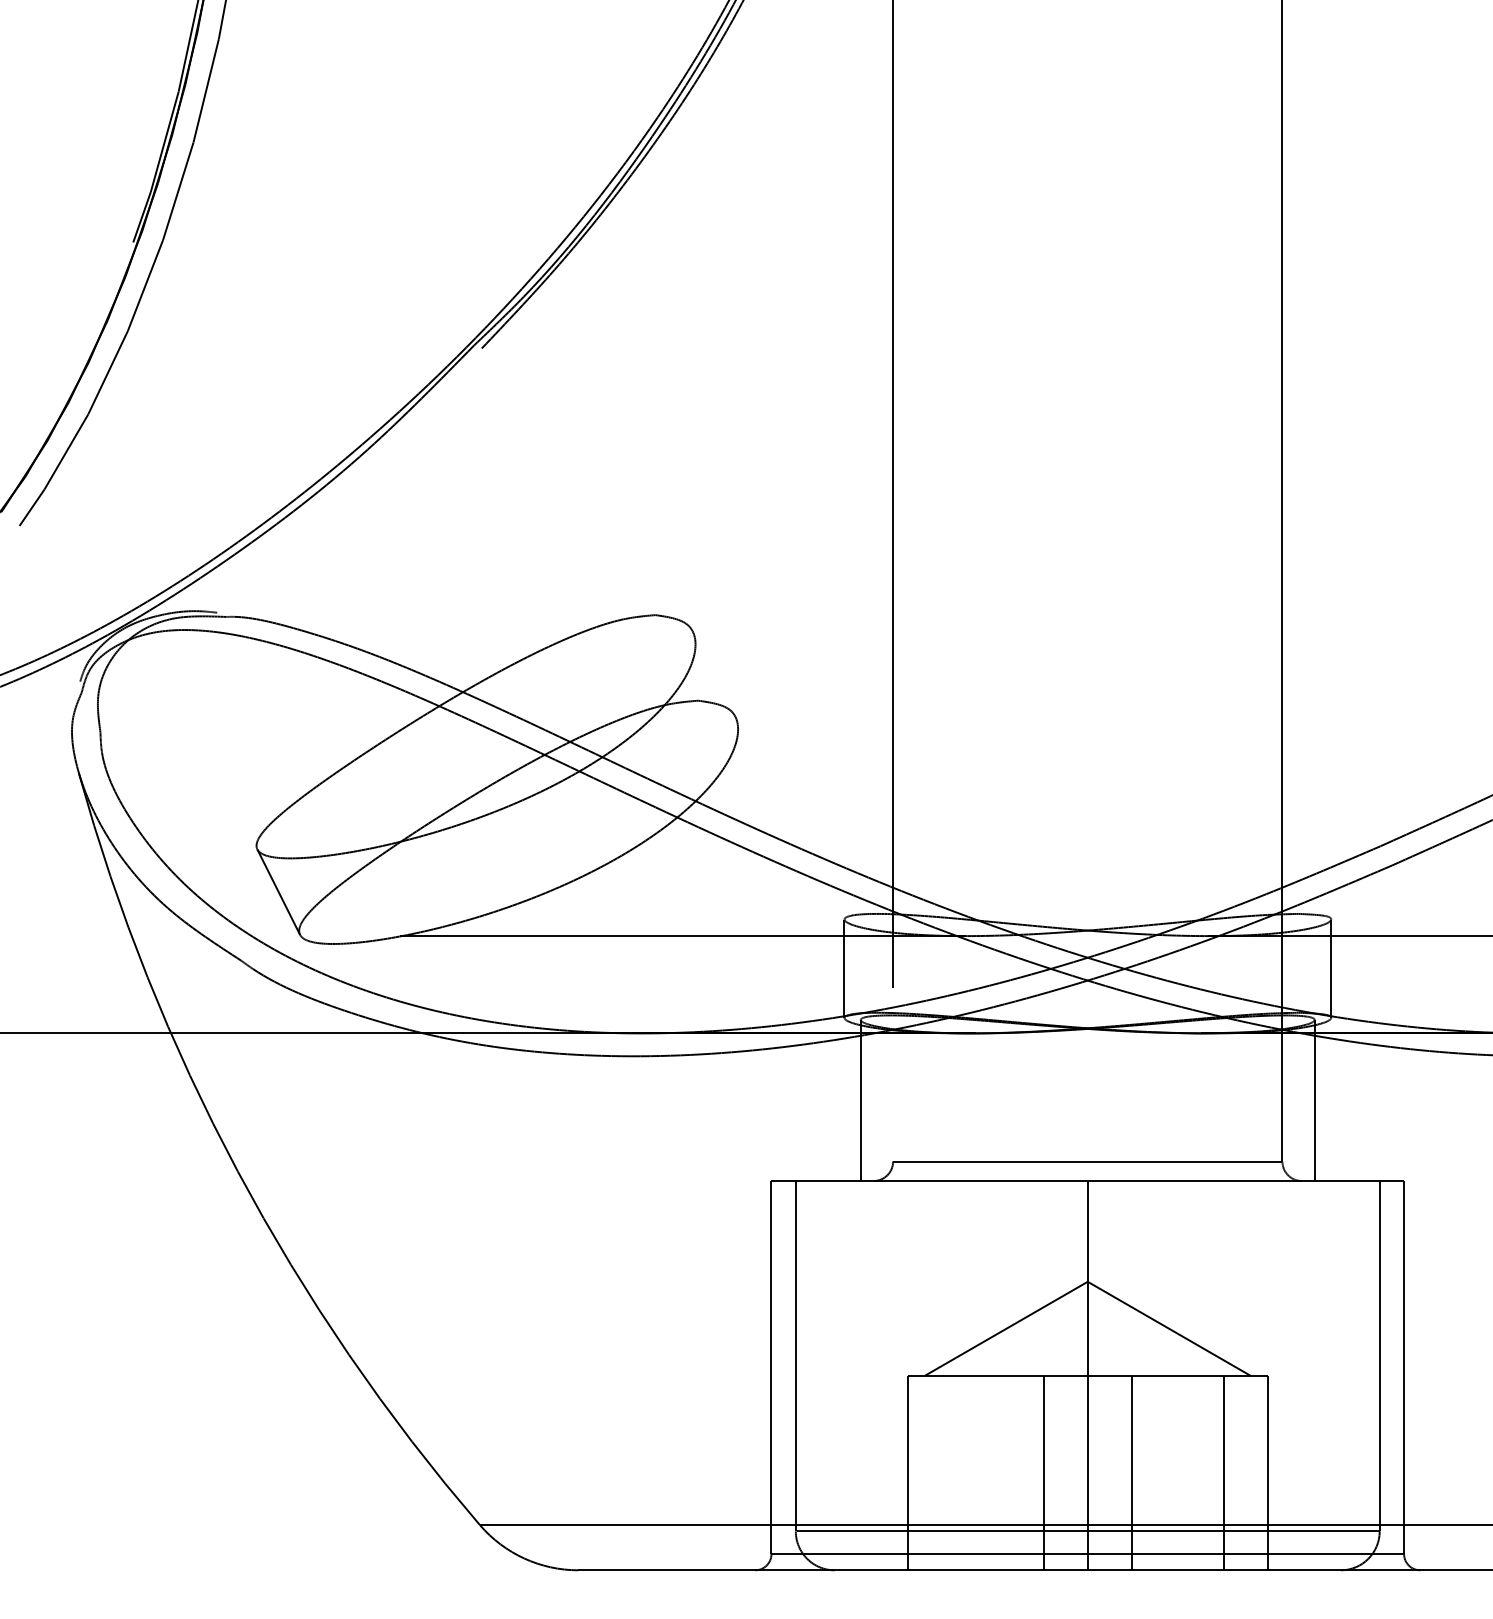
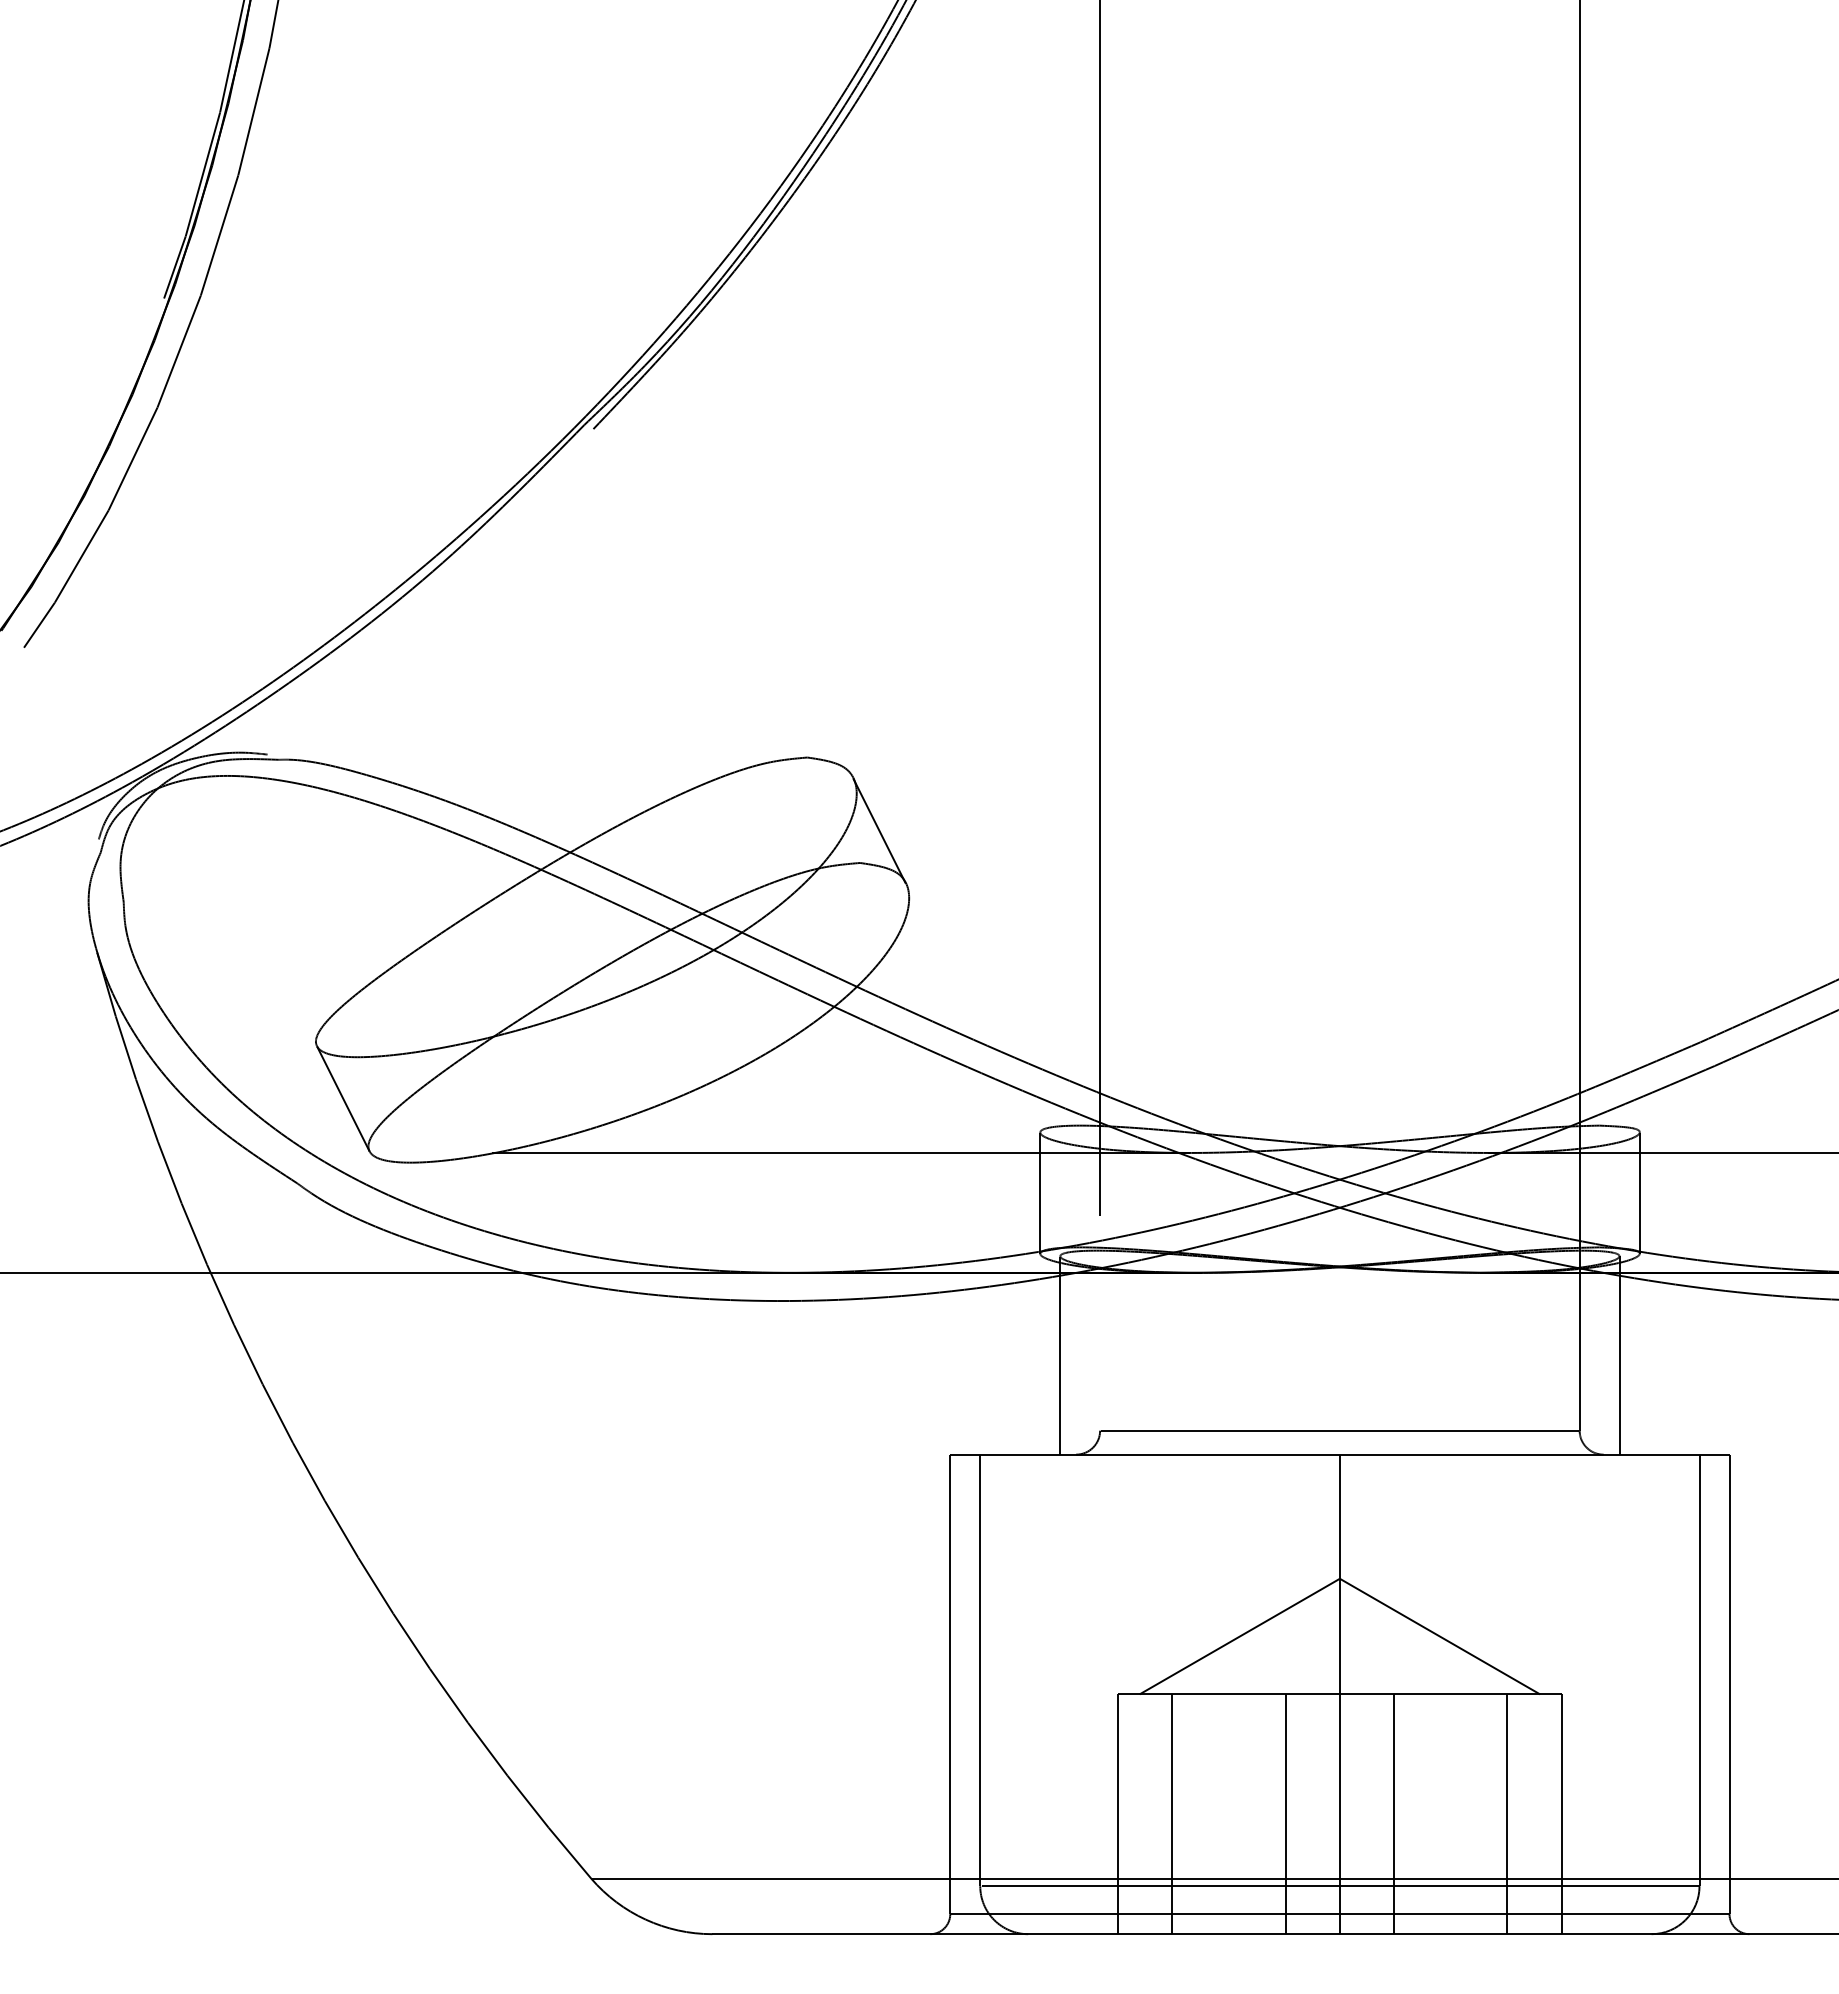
line: (714, 674) -> (879, 830), added
line: (951, 1473) -> (1172, 1814), added

